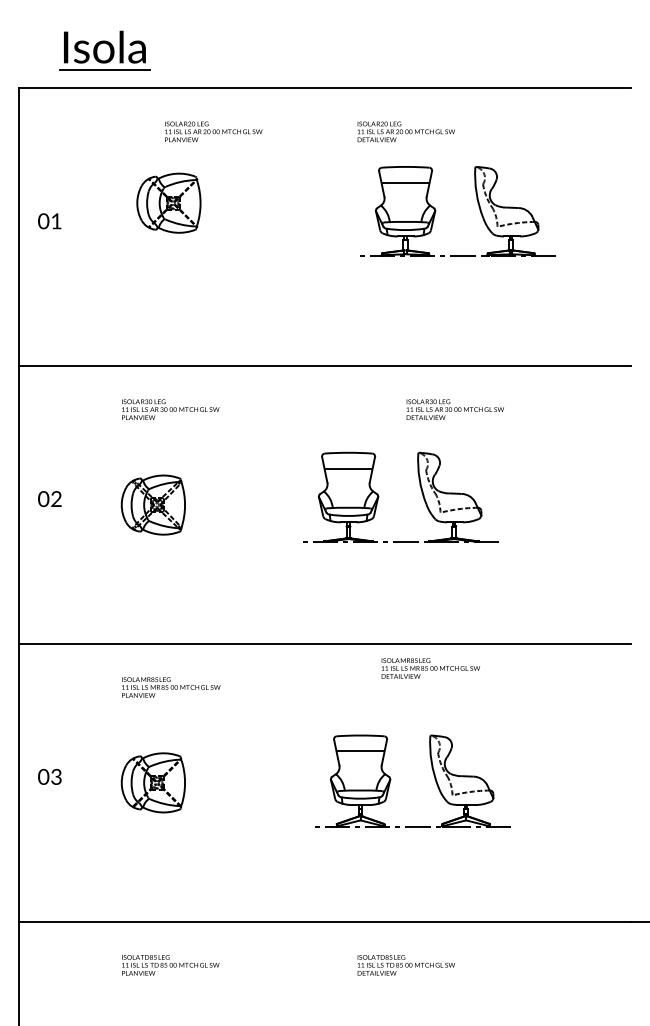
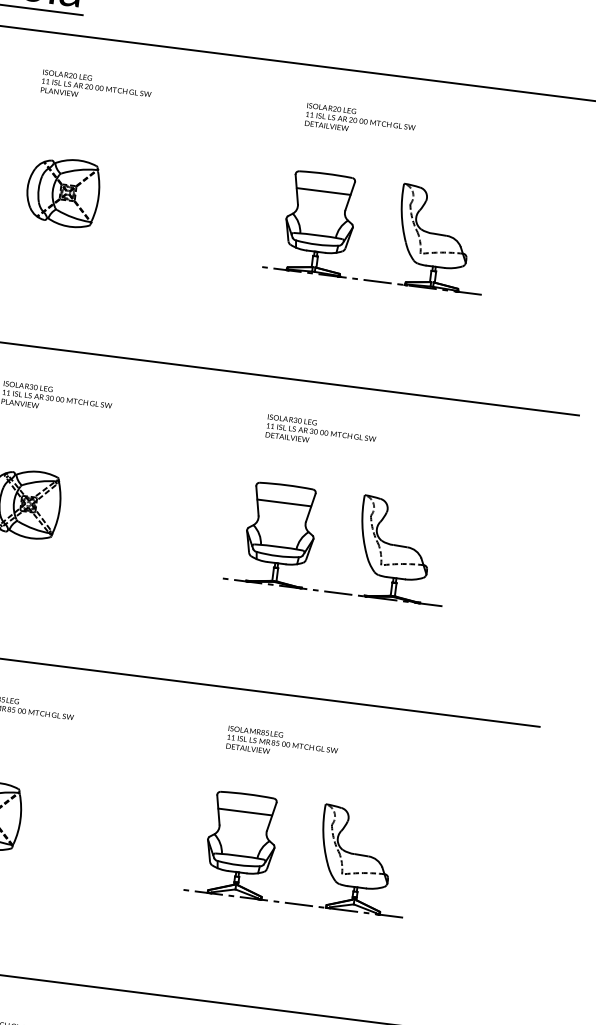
text: (213, 131) -> (96, 87), moved
part: (168, 202) -> (62, 191), moved
part: (436, 211) -> (354, 228), moved
text: (454, 409) -> (320, 432), moved
part: (379, 496) -> (315, 538), moved
text: (430, 668) -> (282, 744), moved
part: (391, 779) -> (275, 847), moved

